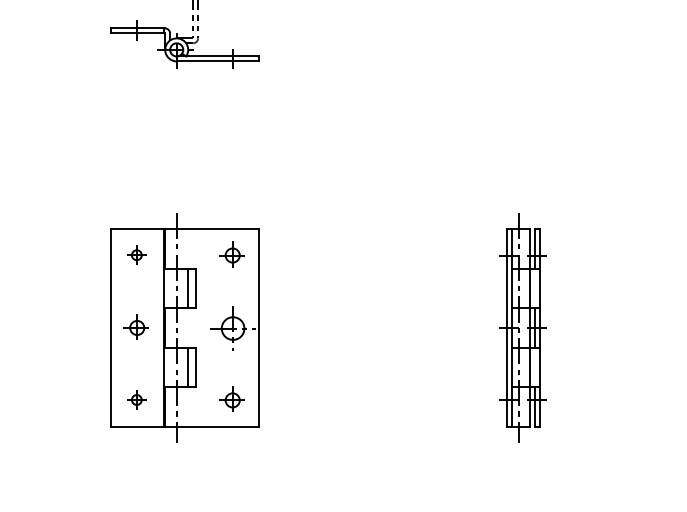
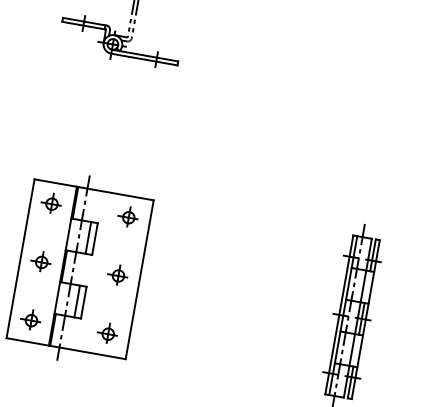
part: (135, 254) -> (50, 203), size x1.43
part: (231, 326) -> (117, 274), size x0.62
part: (135, 398) -> (30, 318), size x1.43

